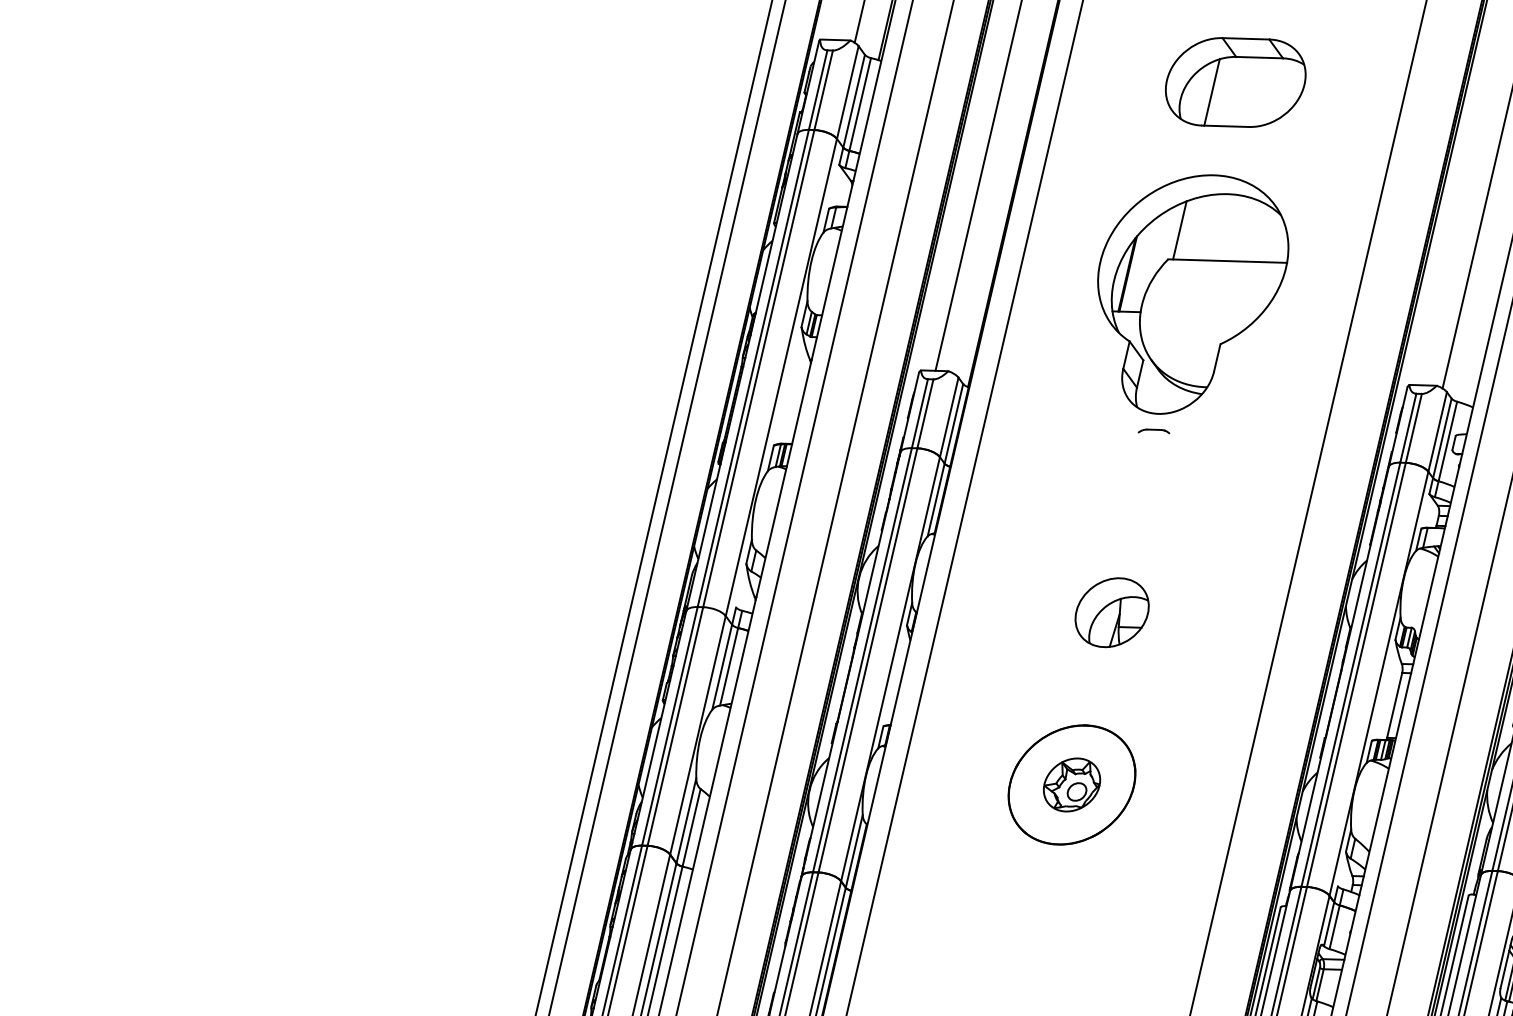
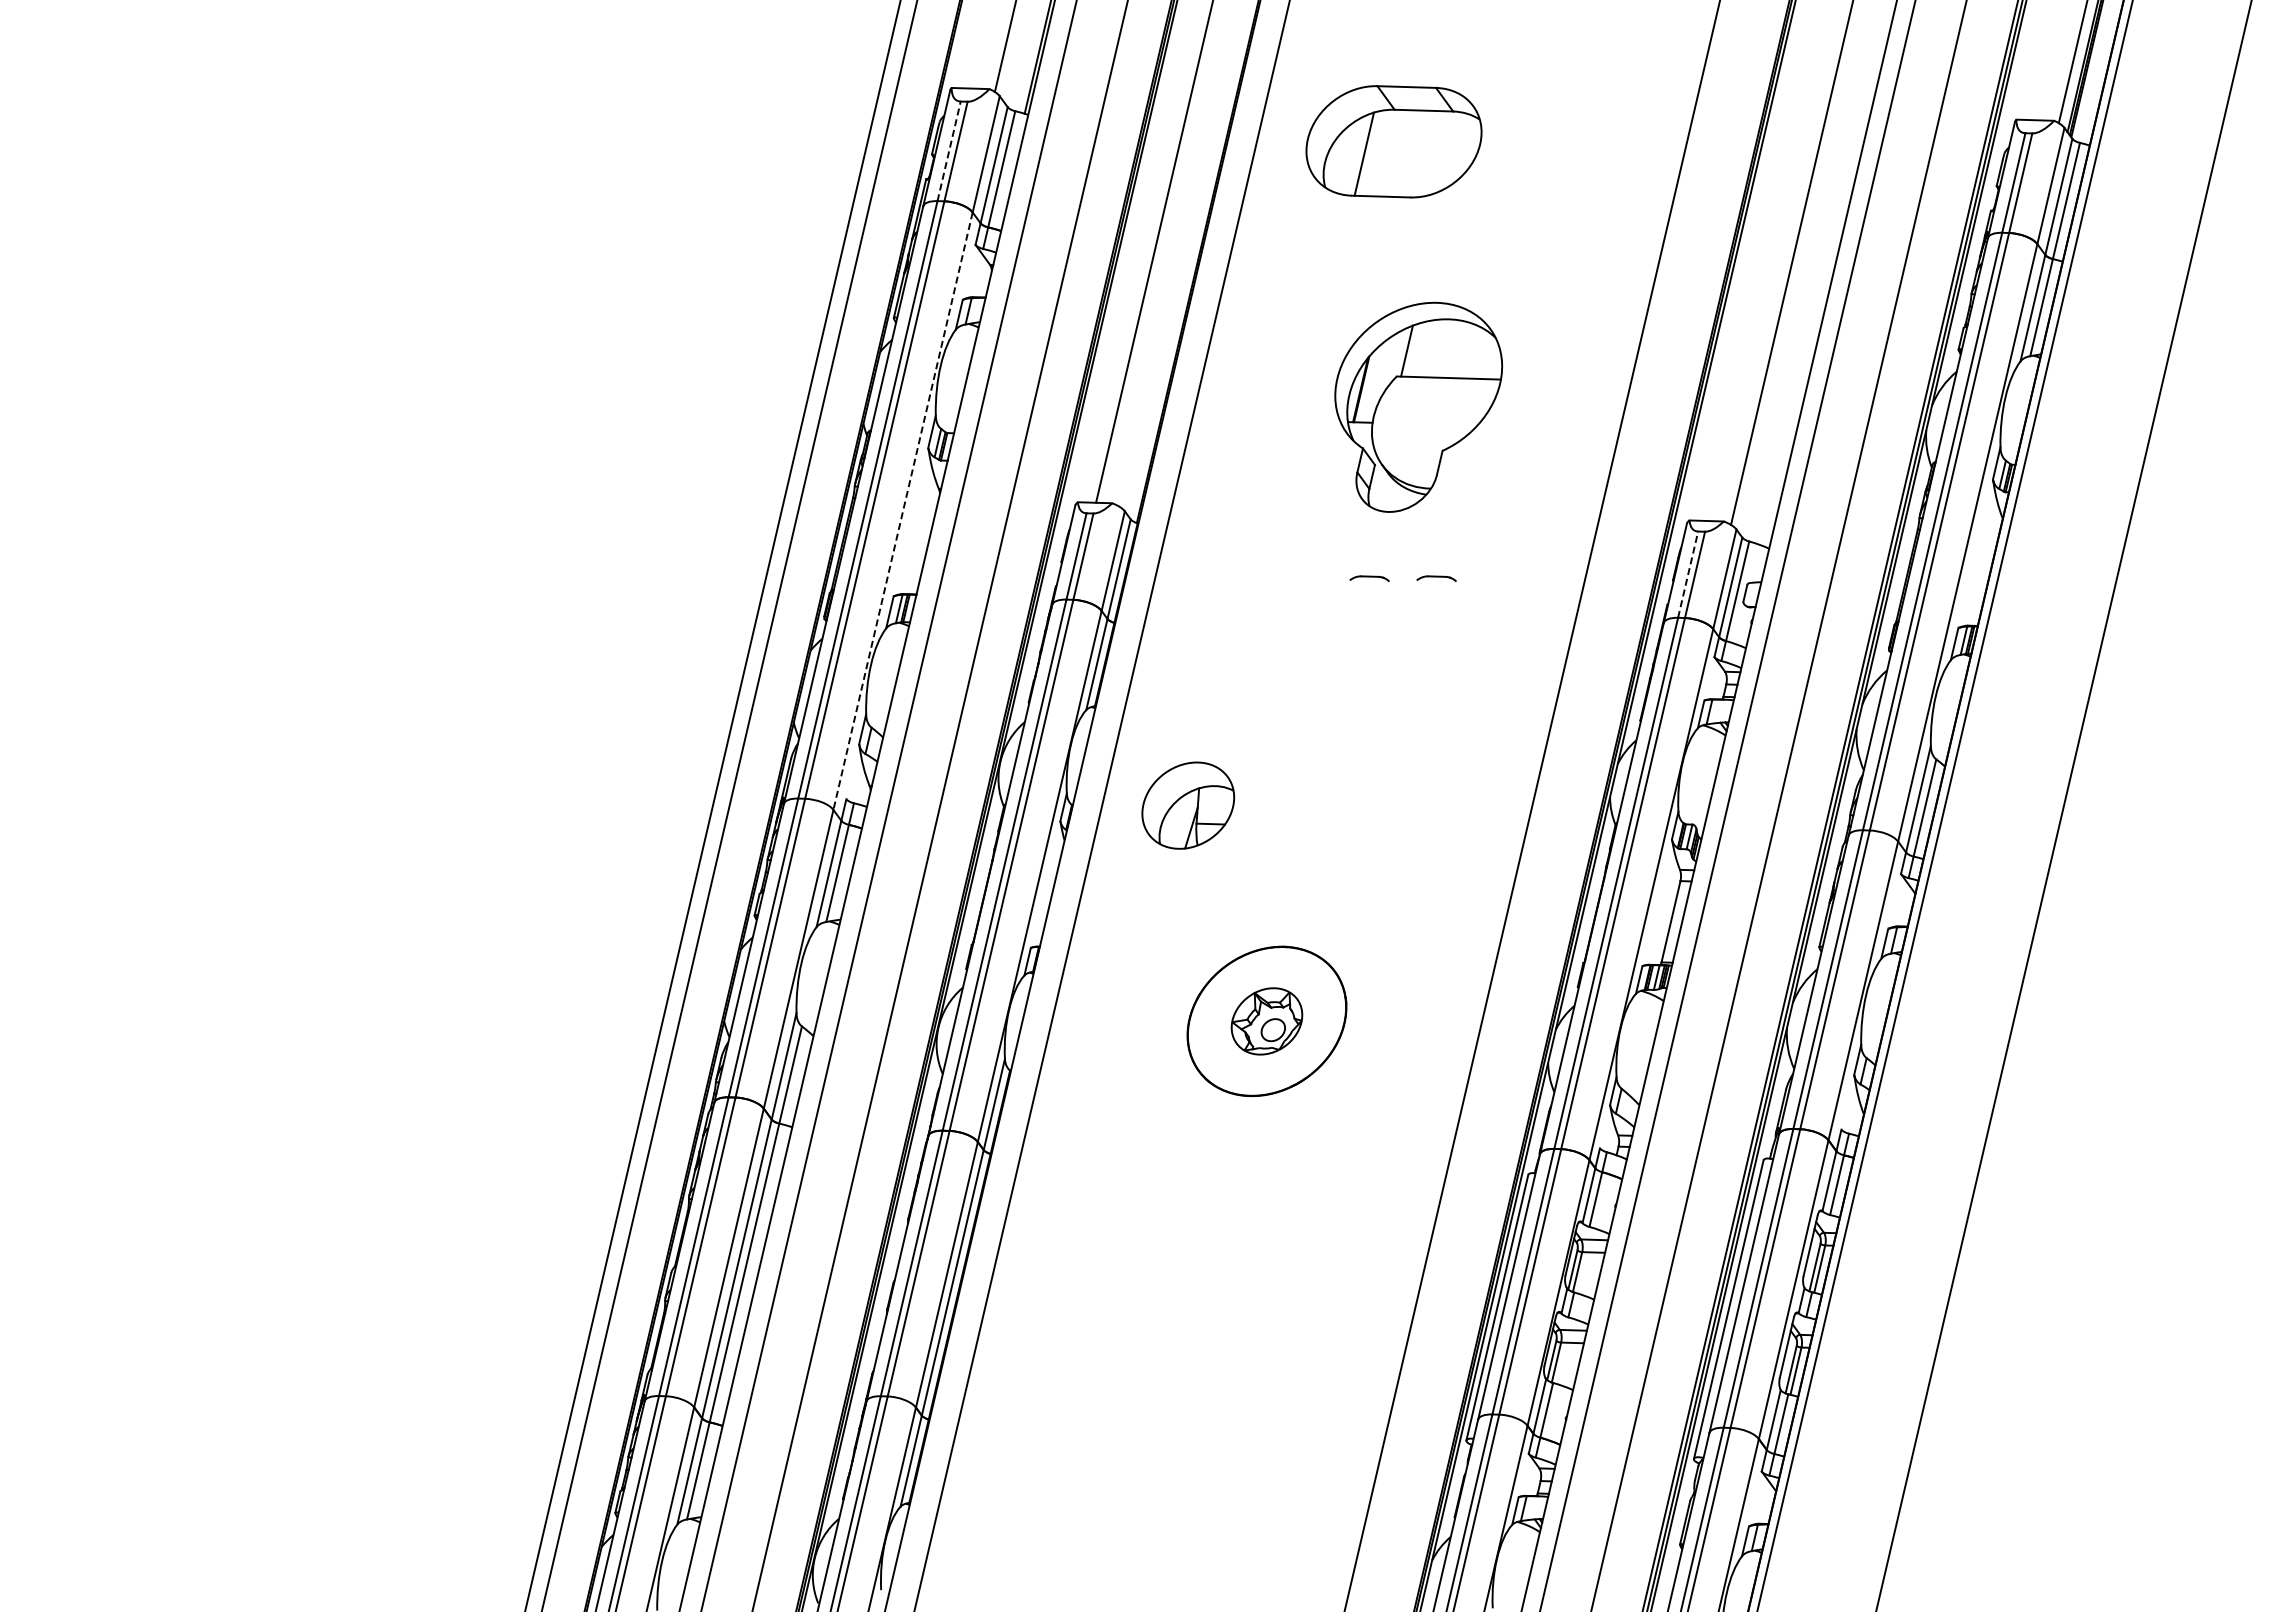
part: (1235, 82) -> (1393, 141), moved
line: (818, 89) -> (949, 150), solid -> dashed
part: (1193, 294) -> (1418, 407), size x0.7
line: (781, 377) -> (903, 511), solid -> dashed
line: (1408, 428) -> (1688, 574), solid -> dashed
part: (1207, 431) -> (1436, 578), added
part: (1112, 612) -> (1188, 805), moved

